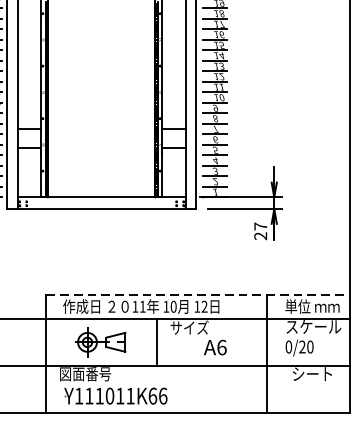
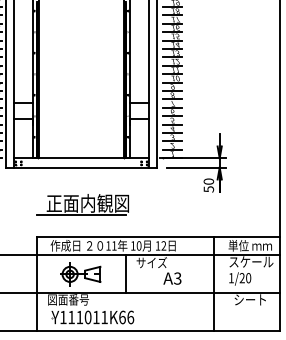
text: (260, 231) -> (208, 185), 27 -> 50
part: (102, 255) -> (82, 204), added
line: (197, 295) -> (158, 236), dashed -> solid
text: (221, 347) -> (177, 278), A6 -> A3
text: (287, 347) -> (230, 278), 0/20 -> 1/20

